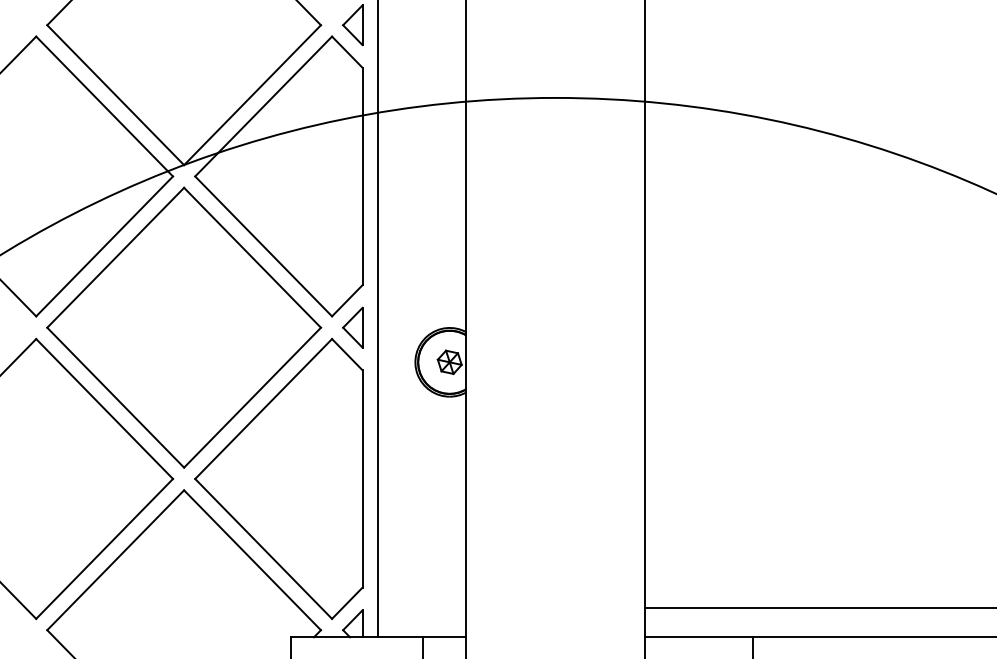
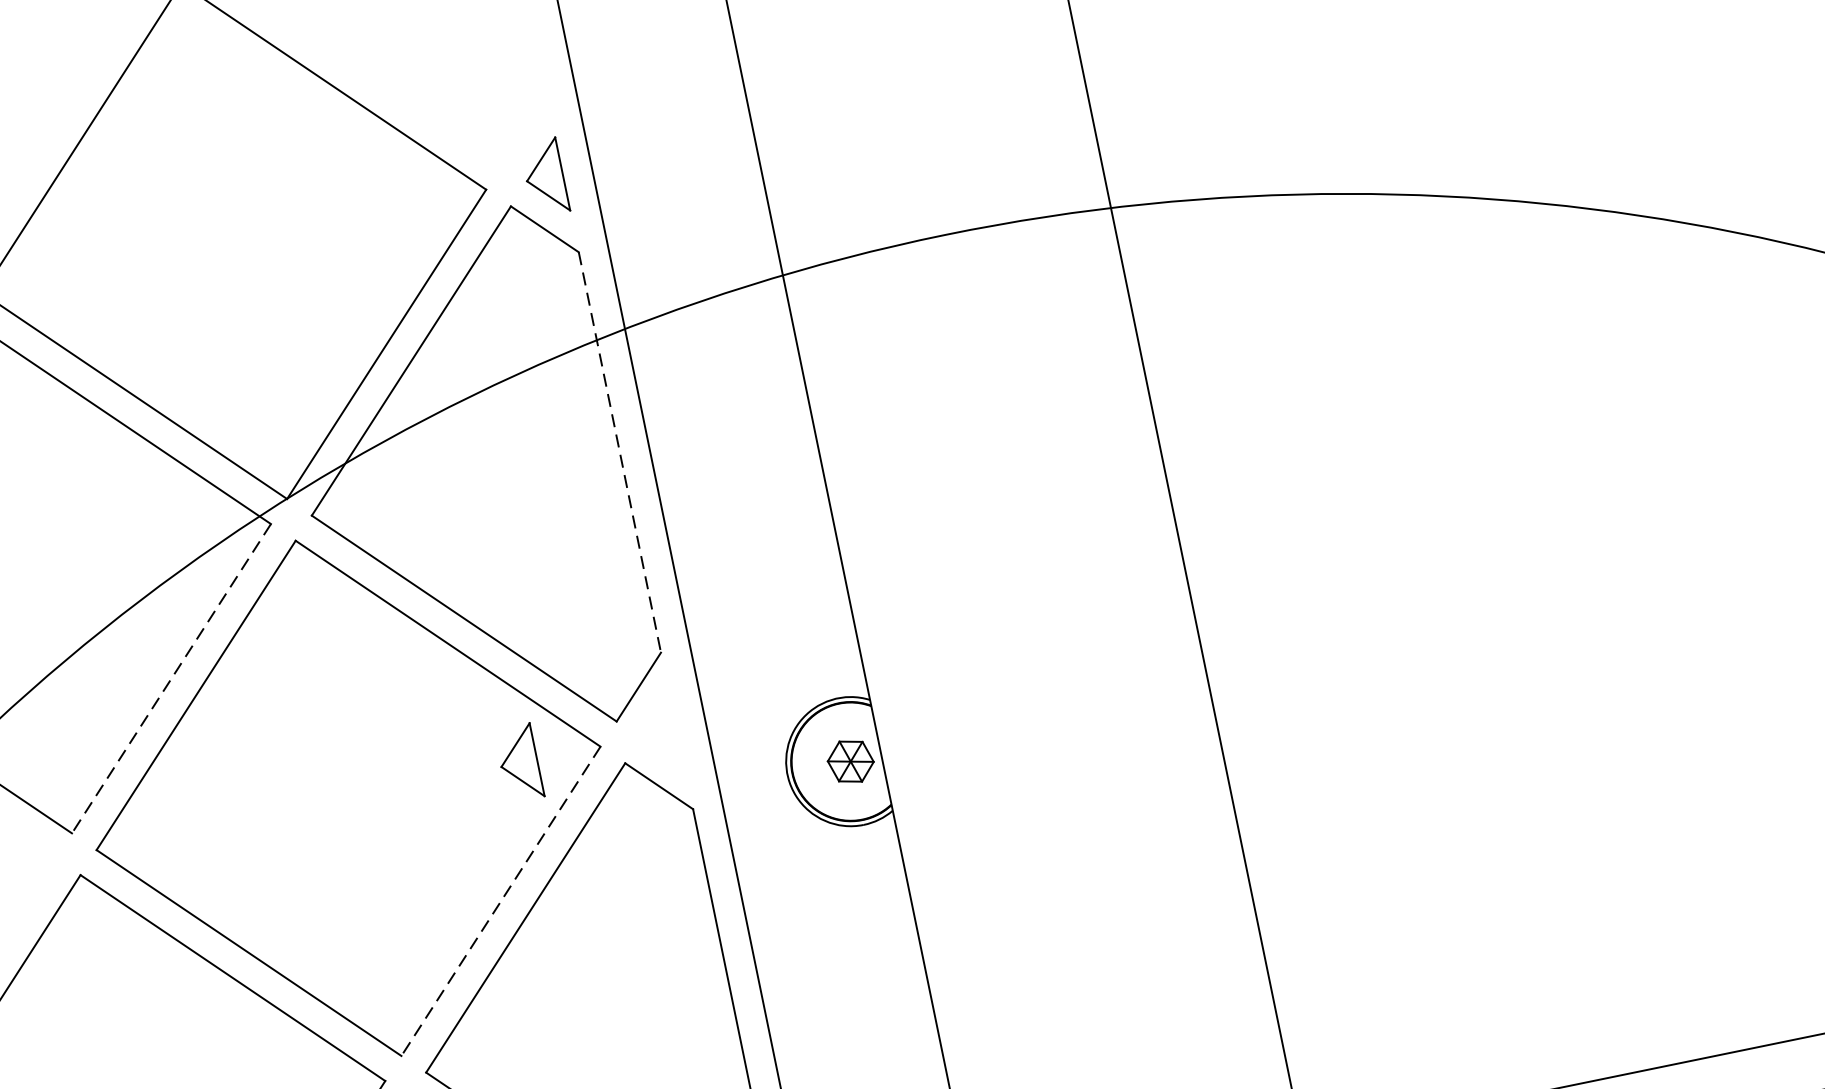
line: (362, 176) -> (619, 452), solid -> dashed
line: (104, 246) -> (171, 678), solid -> dashed
part: (352, 327) -> (518, 763), moved
line: (252, 397) -> (500, 900), solid -> dashed

